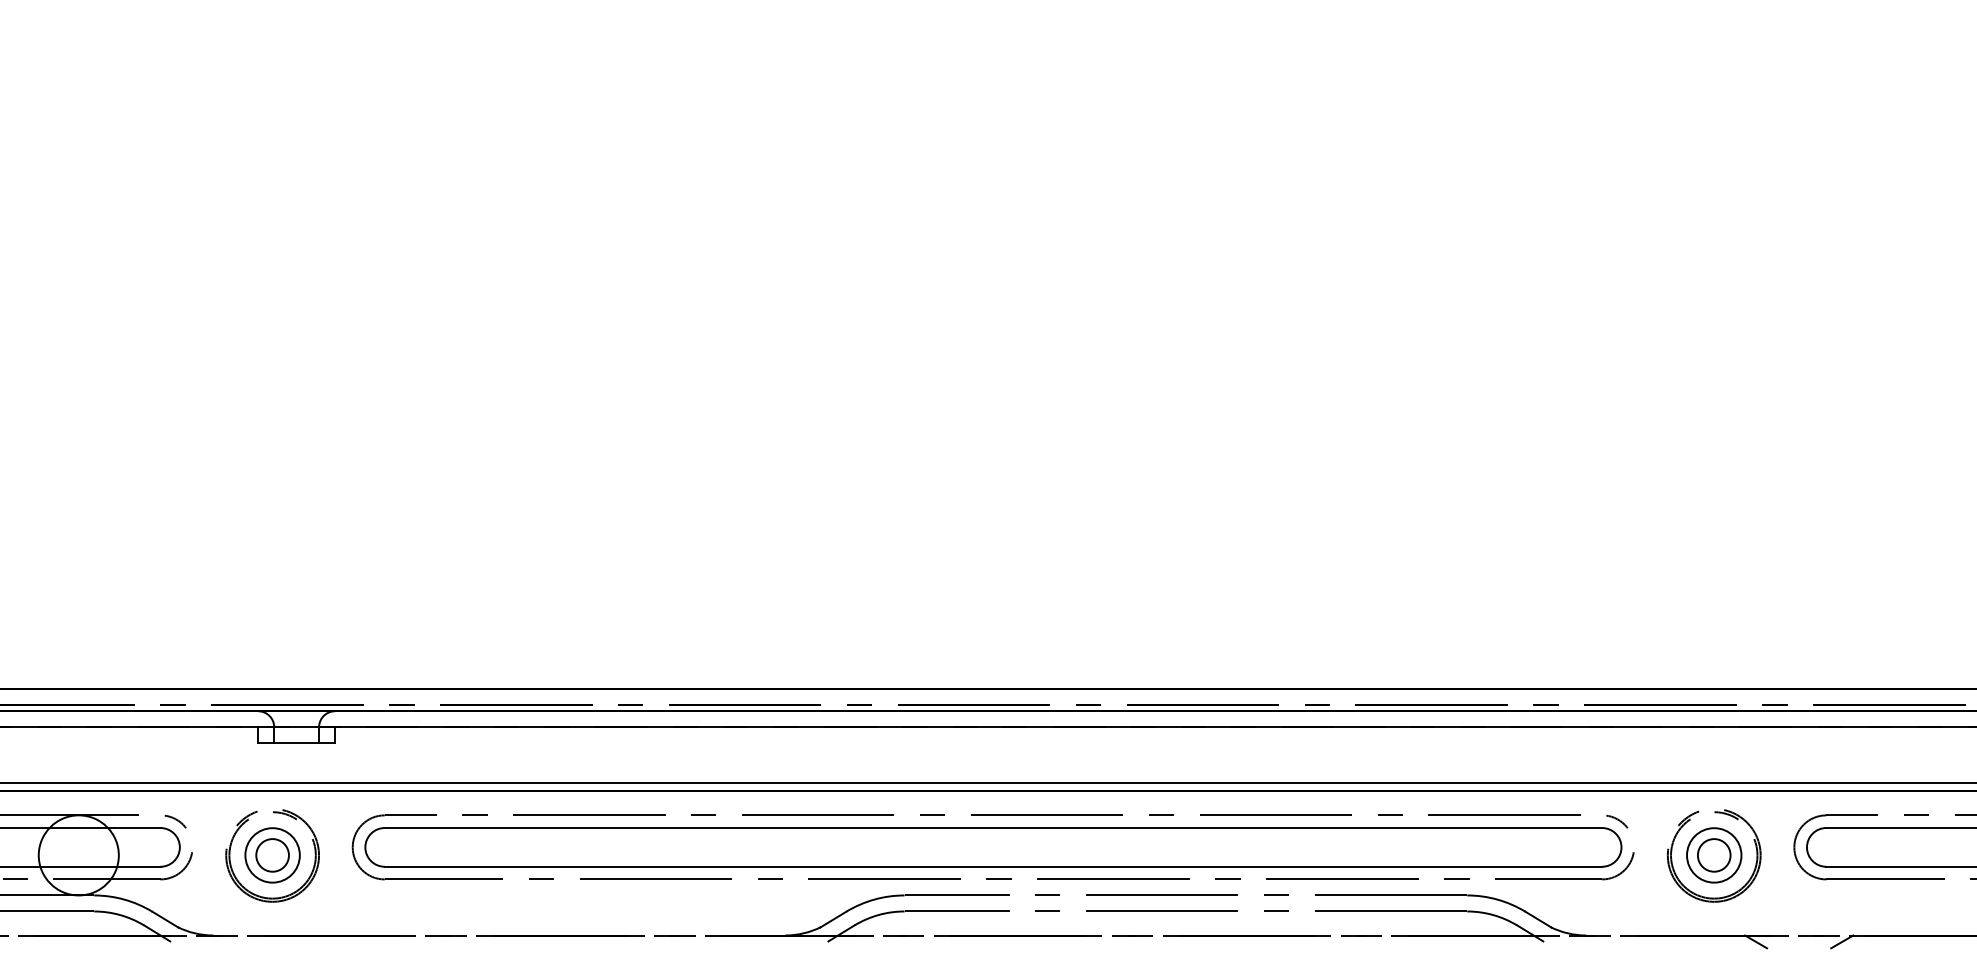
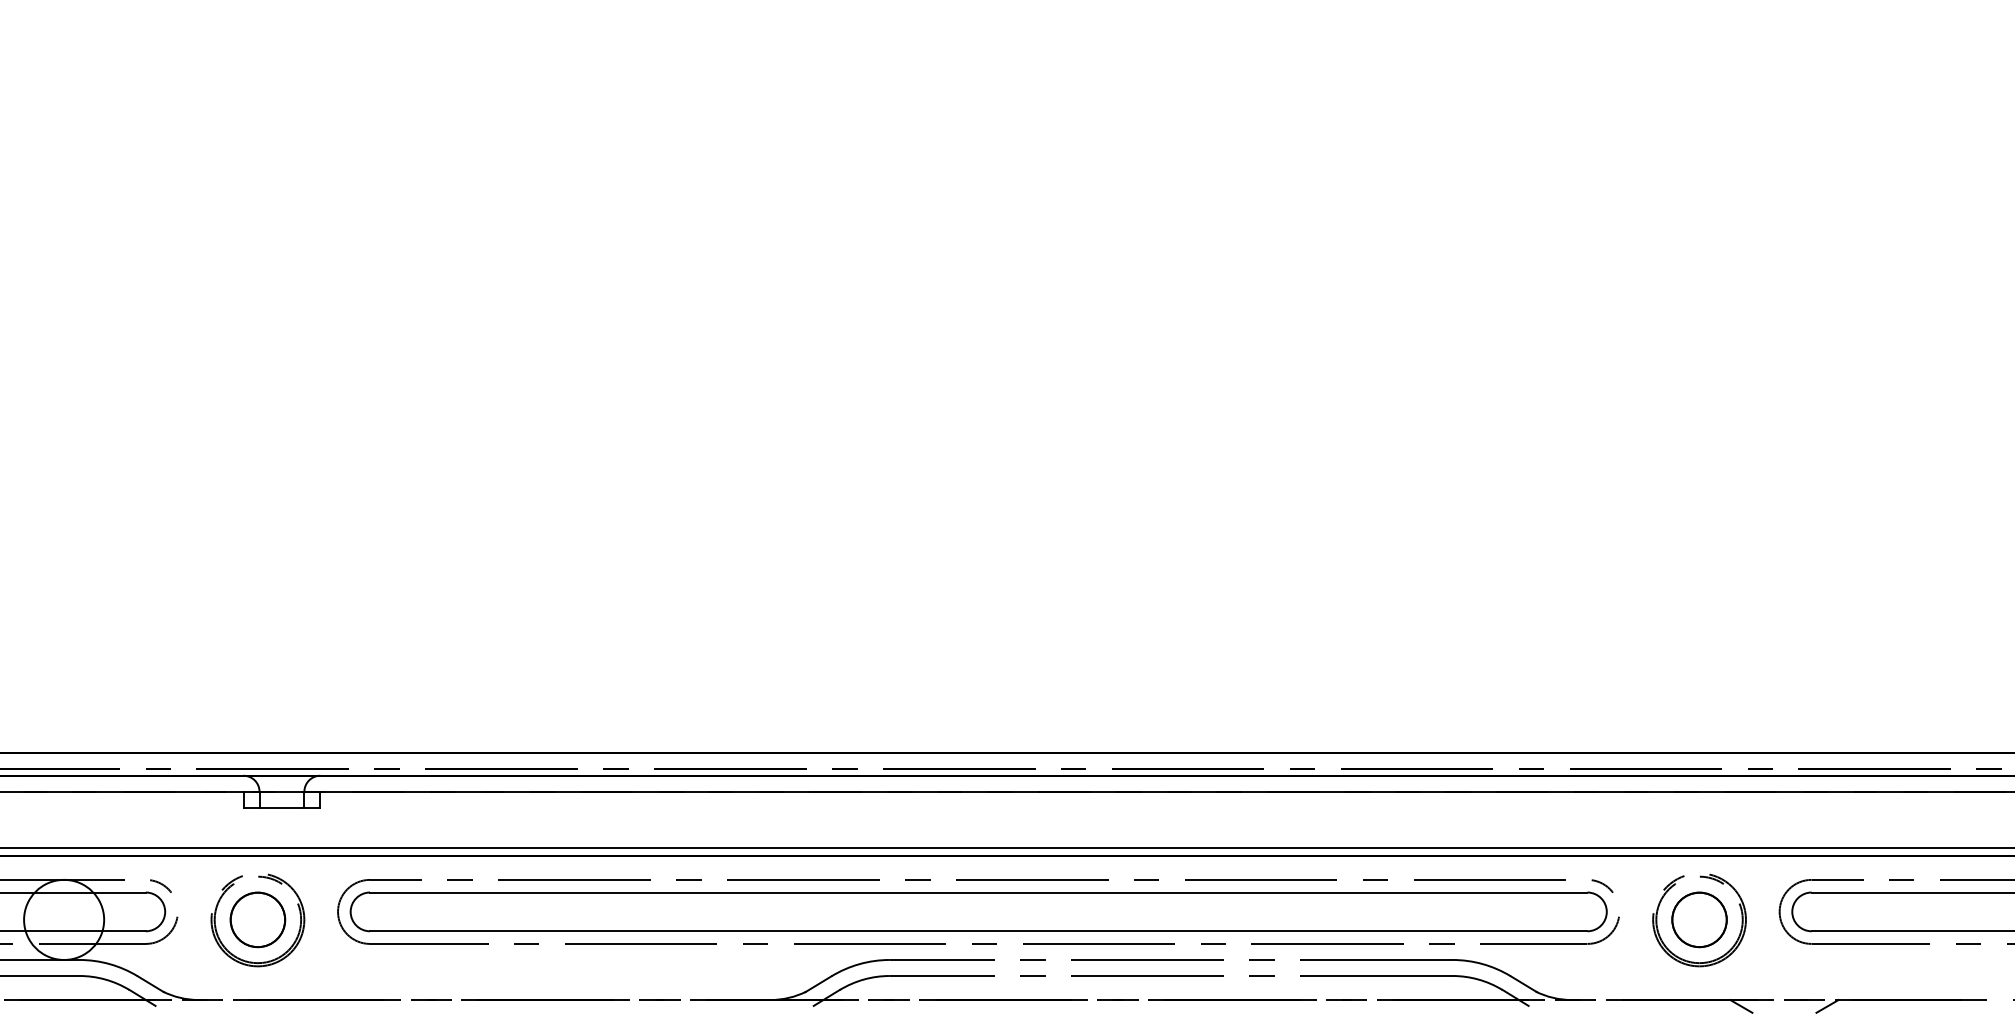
circle: (272, 854) -> (257, 919), size x1.67
circle: (1714, 854) -> (1699, 919), size x1.67

